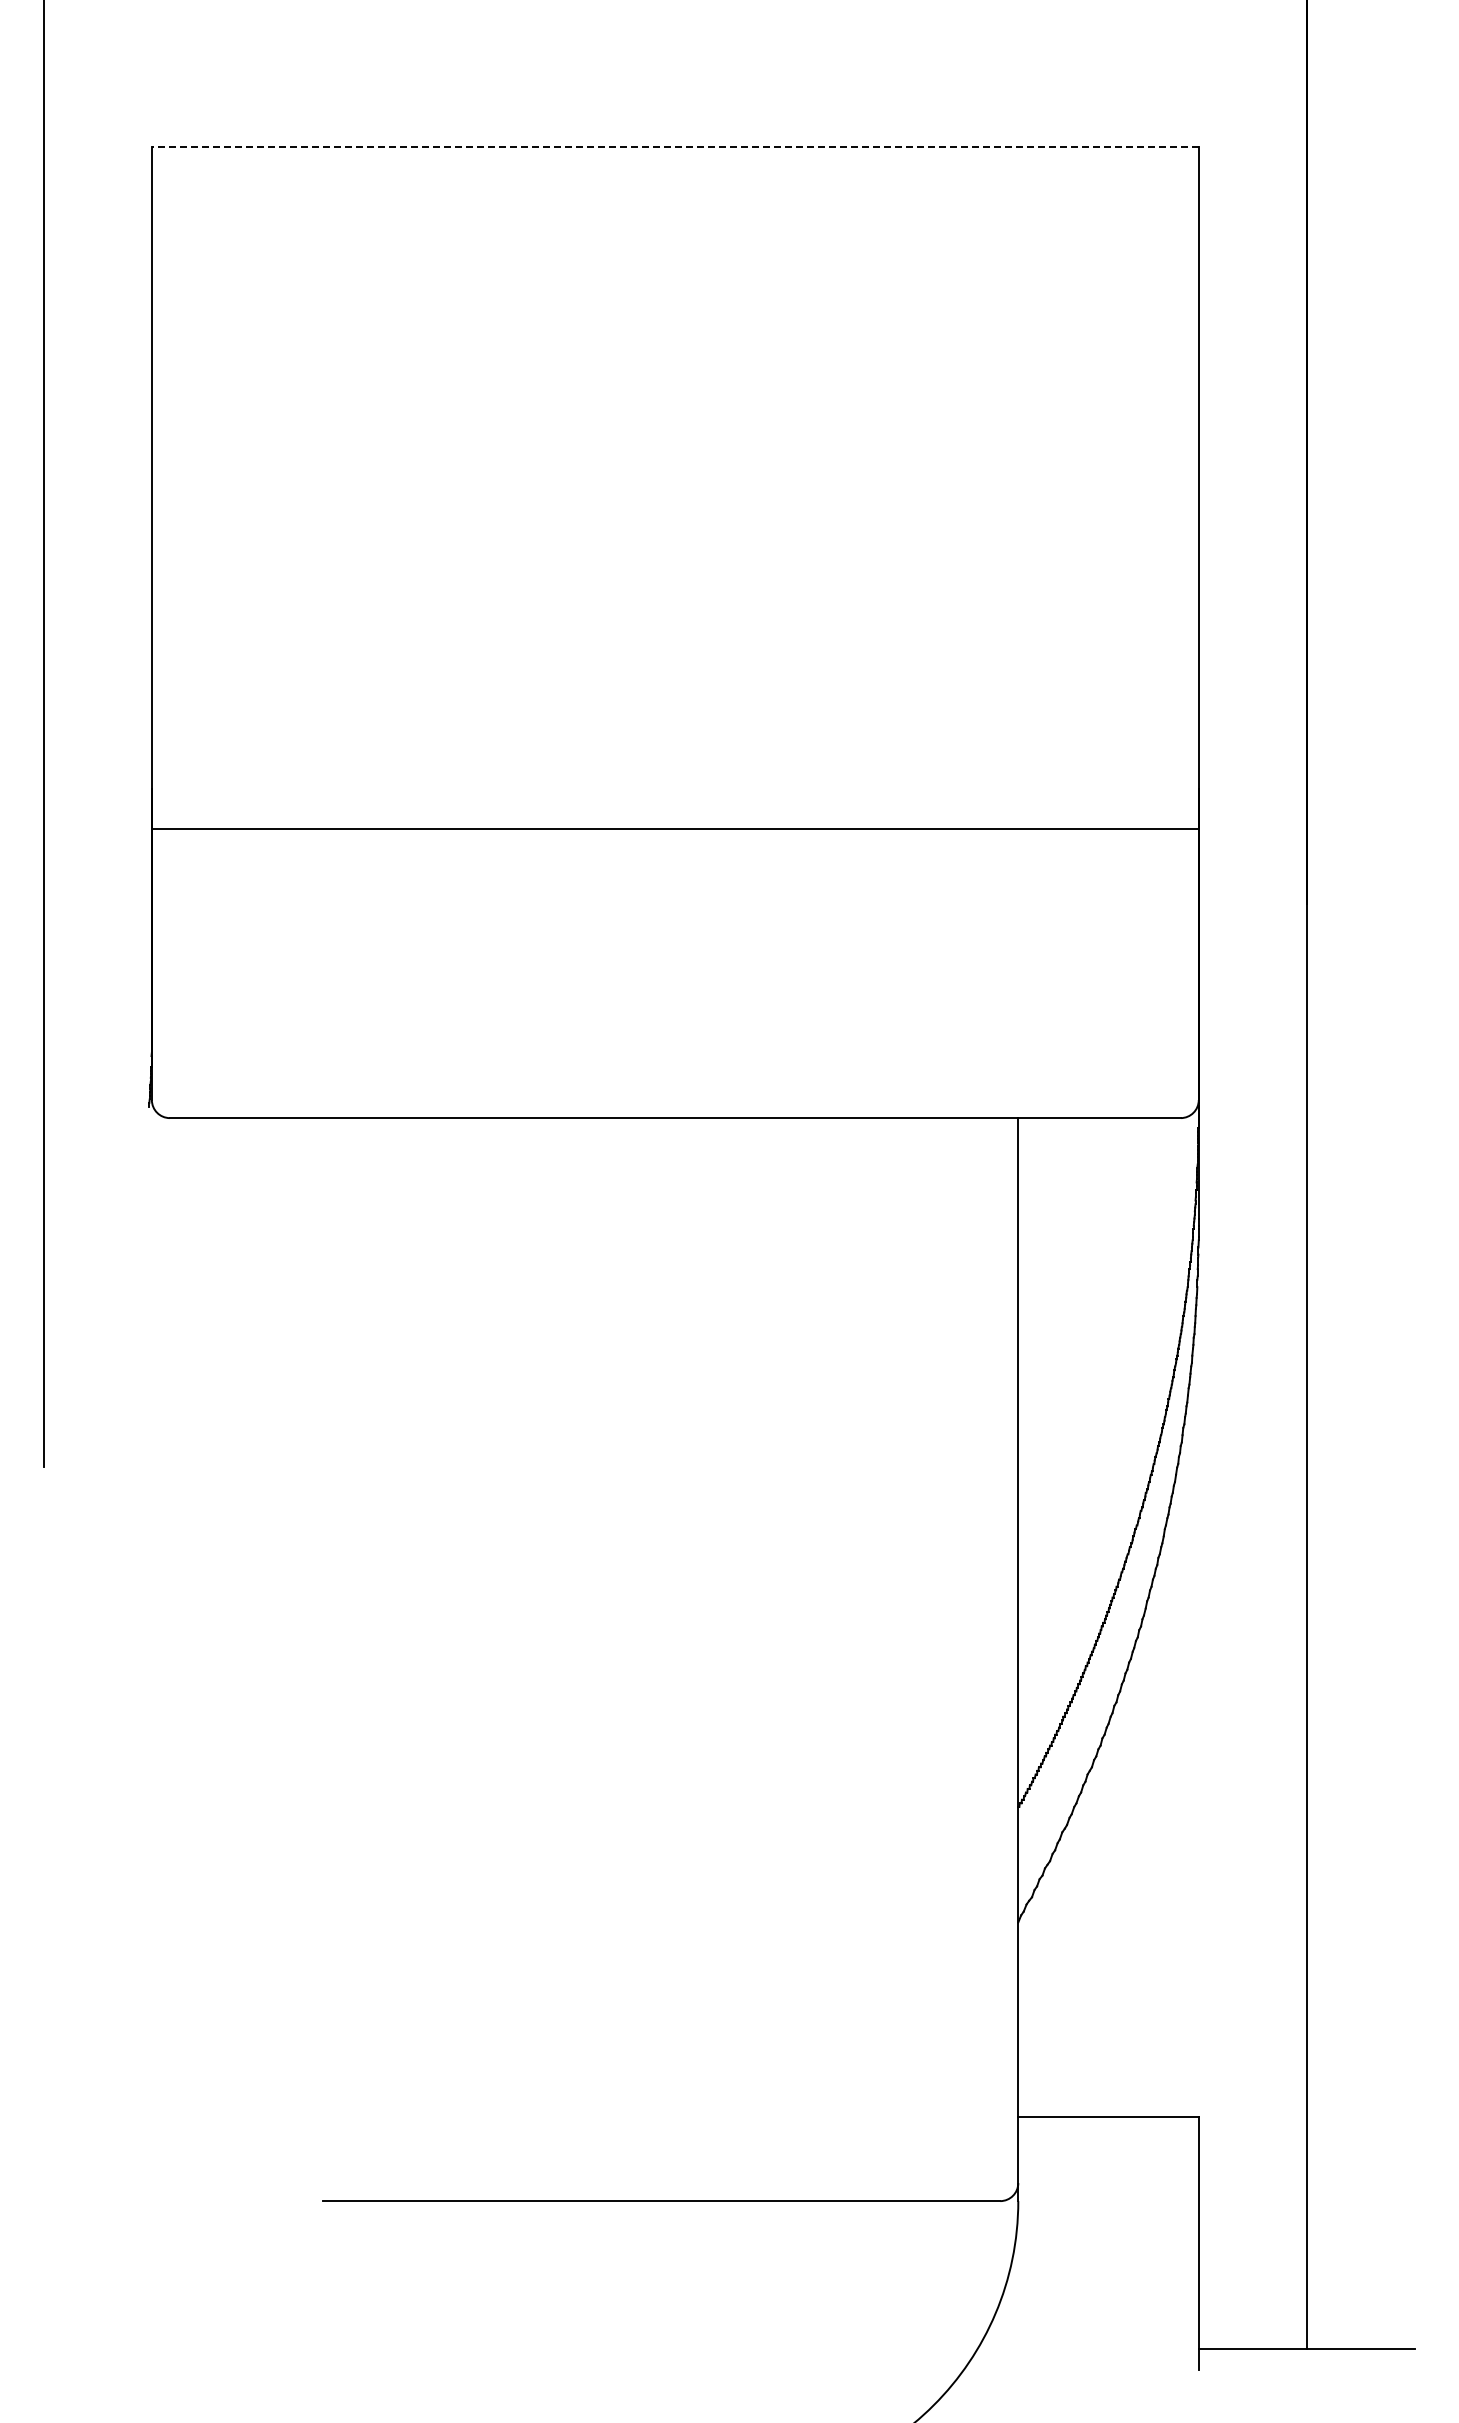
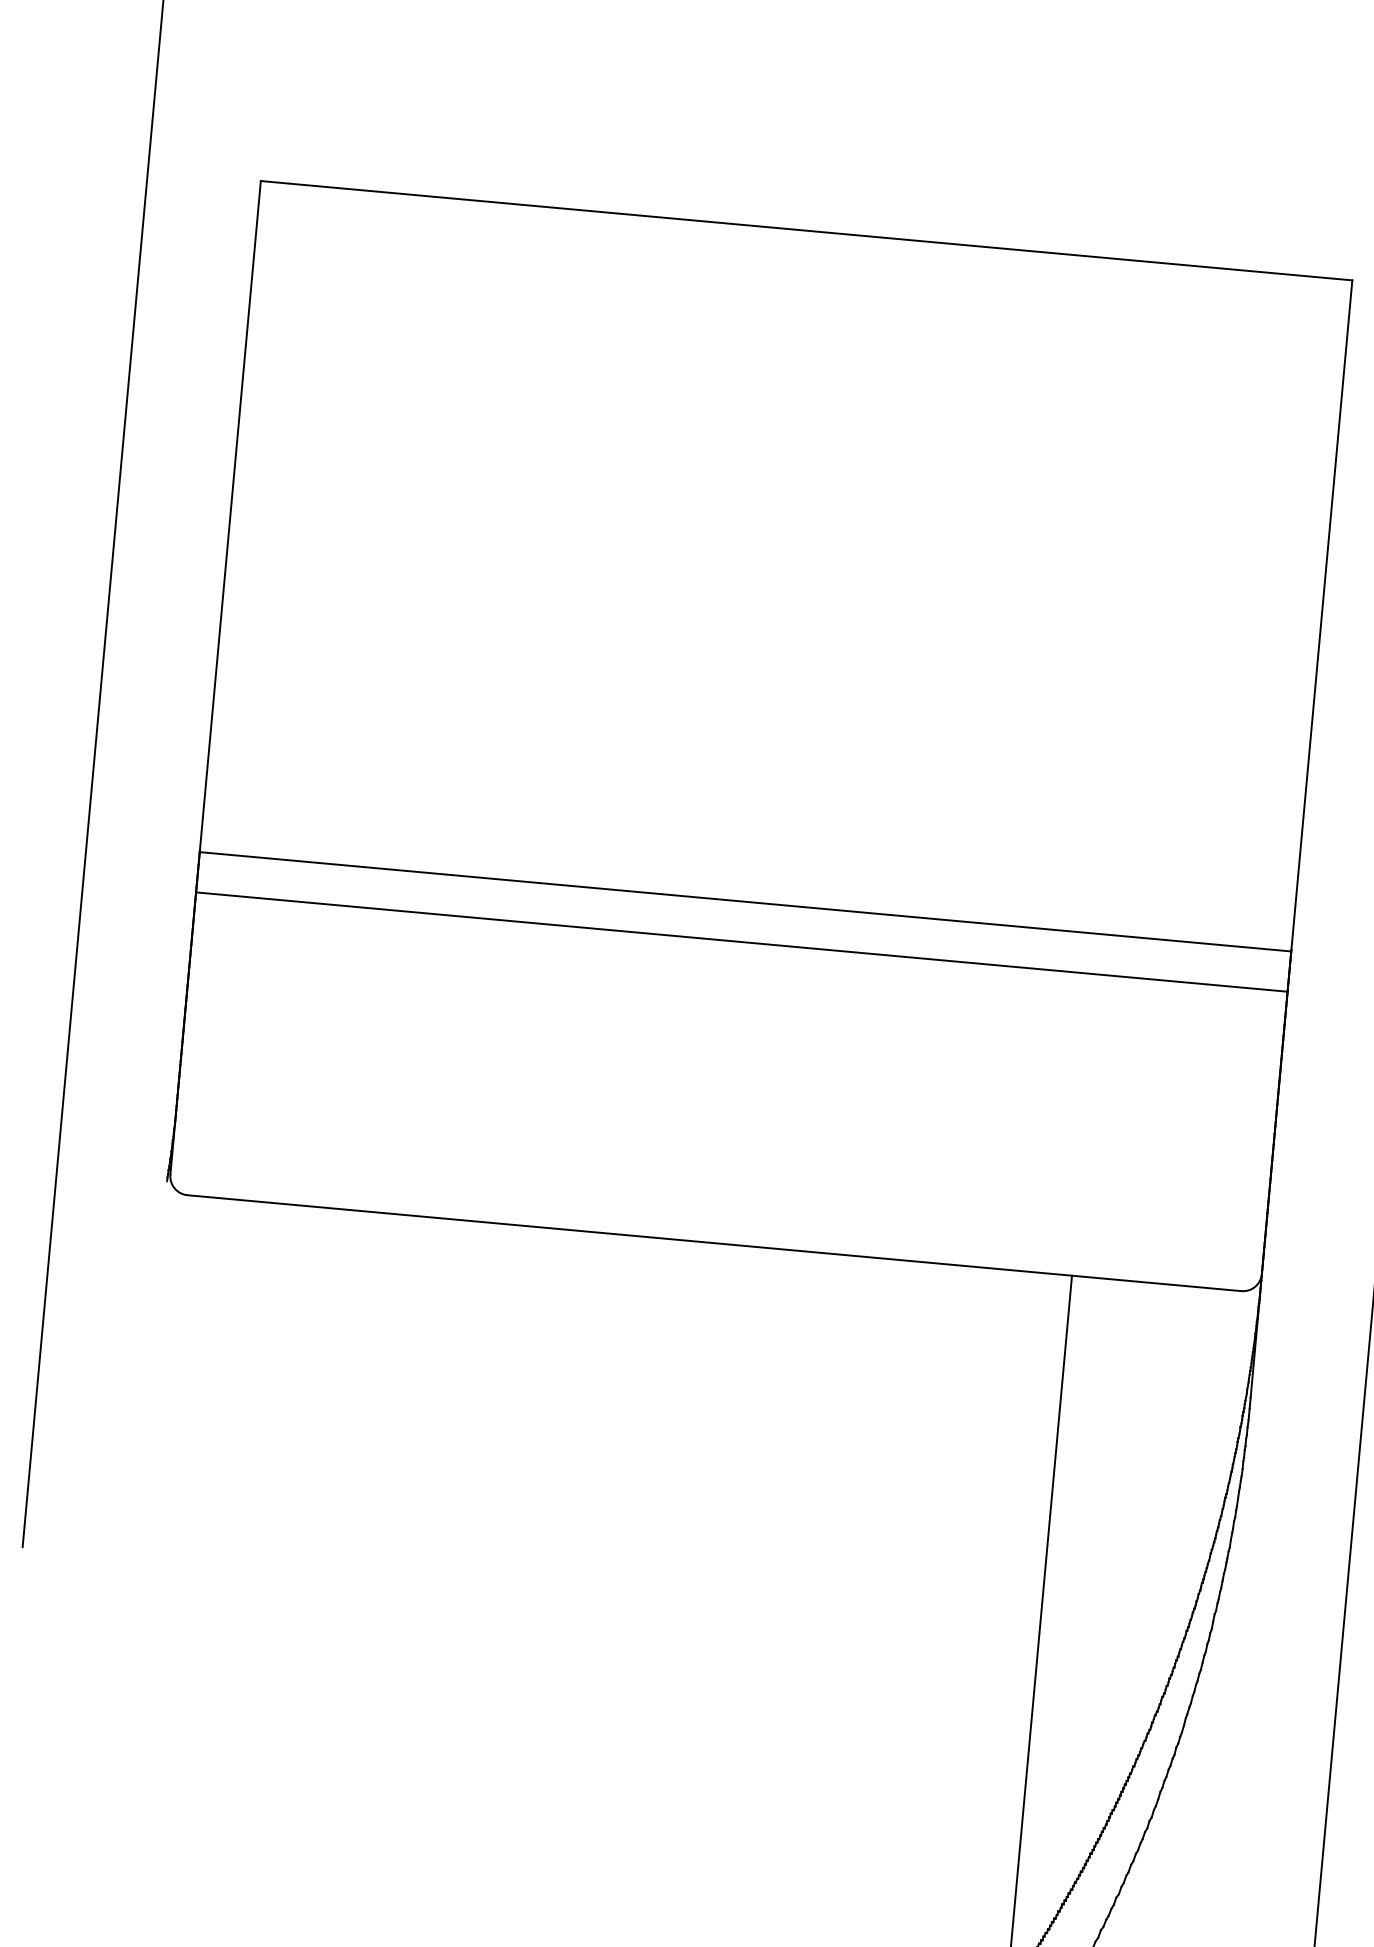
line: (674, 147) -> (805, 231), dashed -> solid
line: (674, 790) -> (744, 901), added

